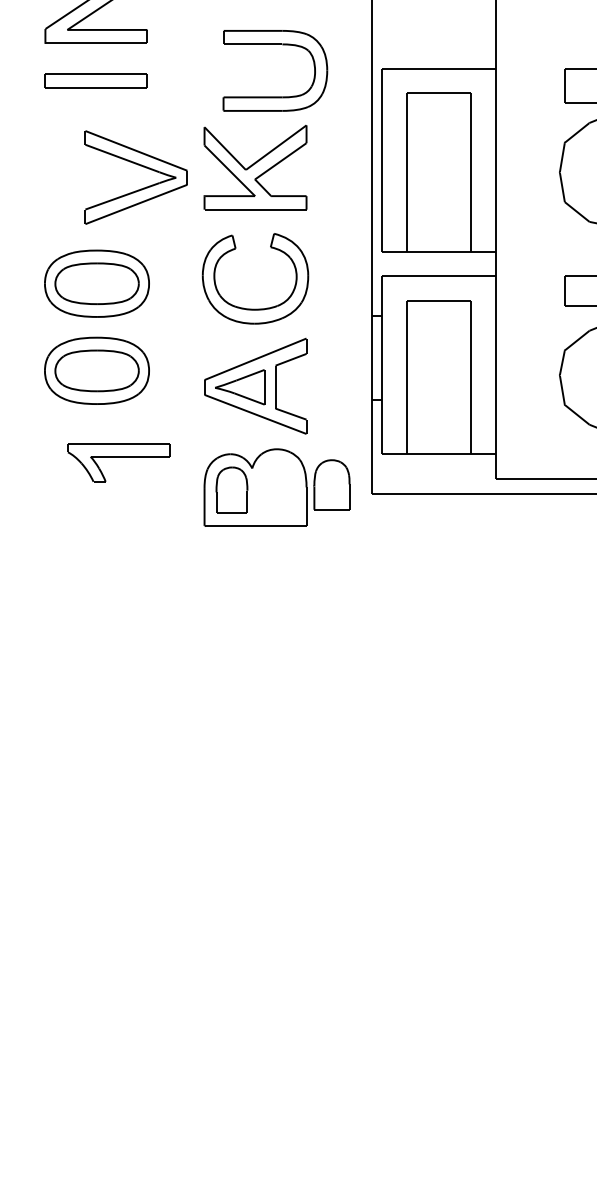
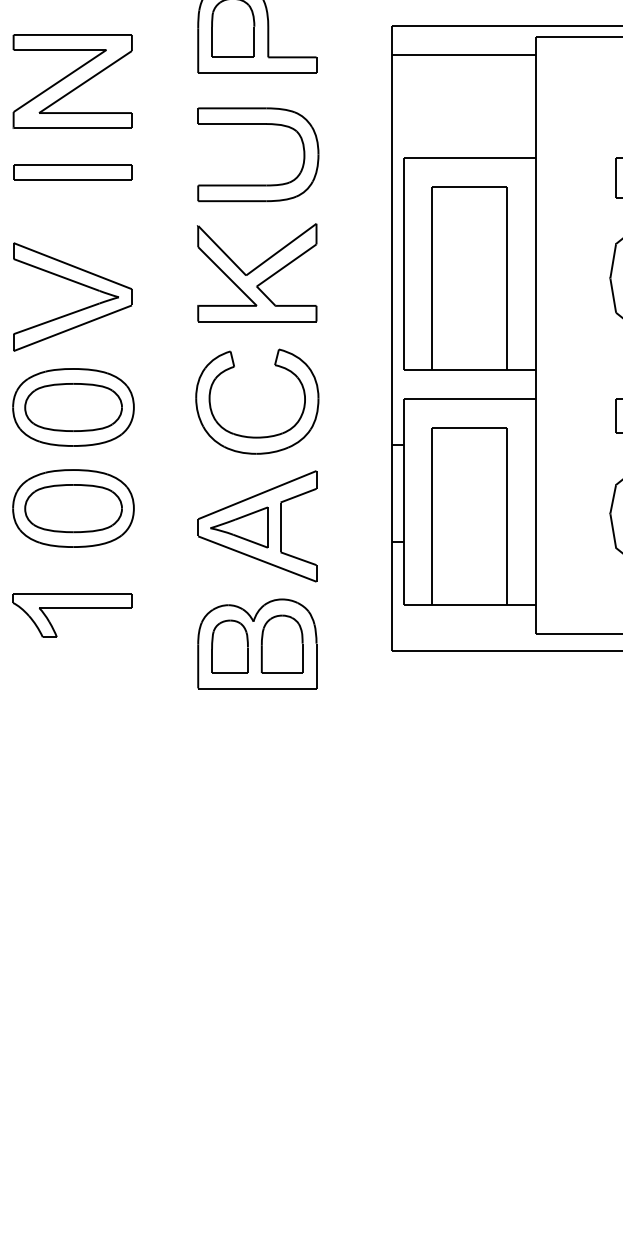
part: (282, 45) -> (266, 125), moved
part: (140, 166) -> (77, 284), moved
part: (118, 462) -> (71, 614), moved
part: (331, 484) -> (281, 643), moved

